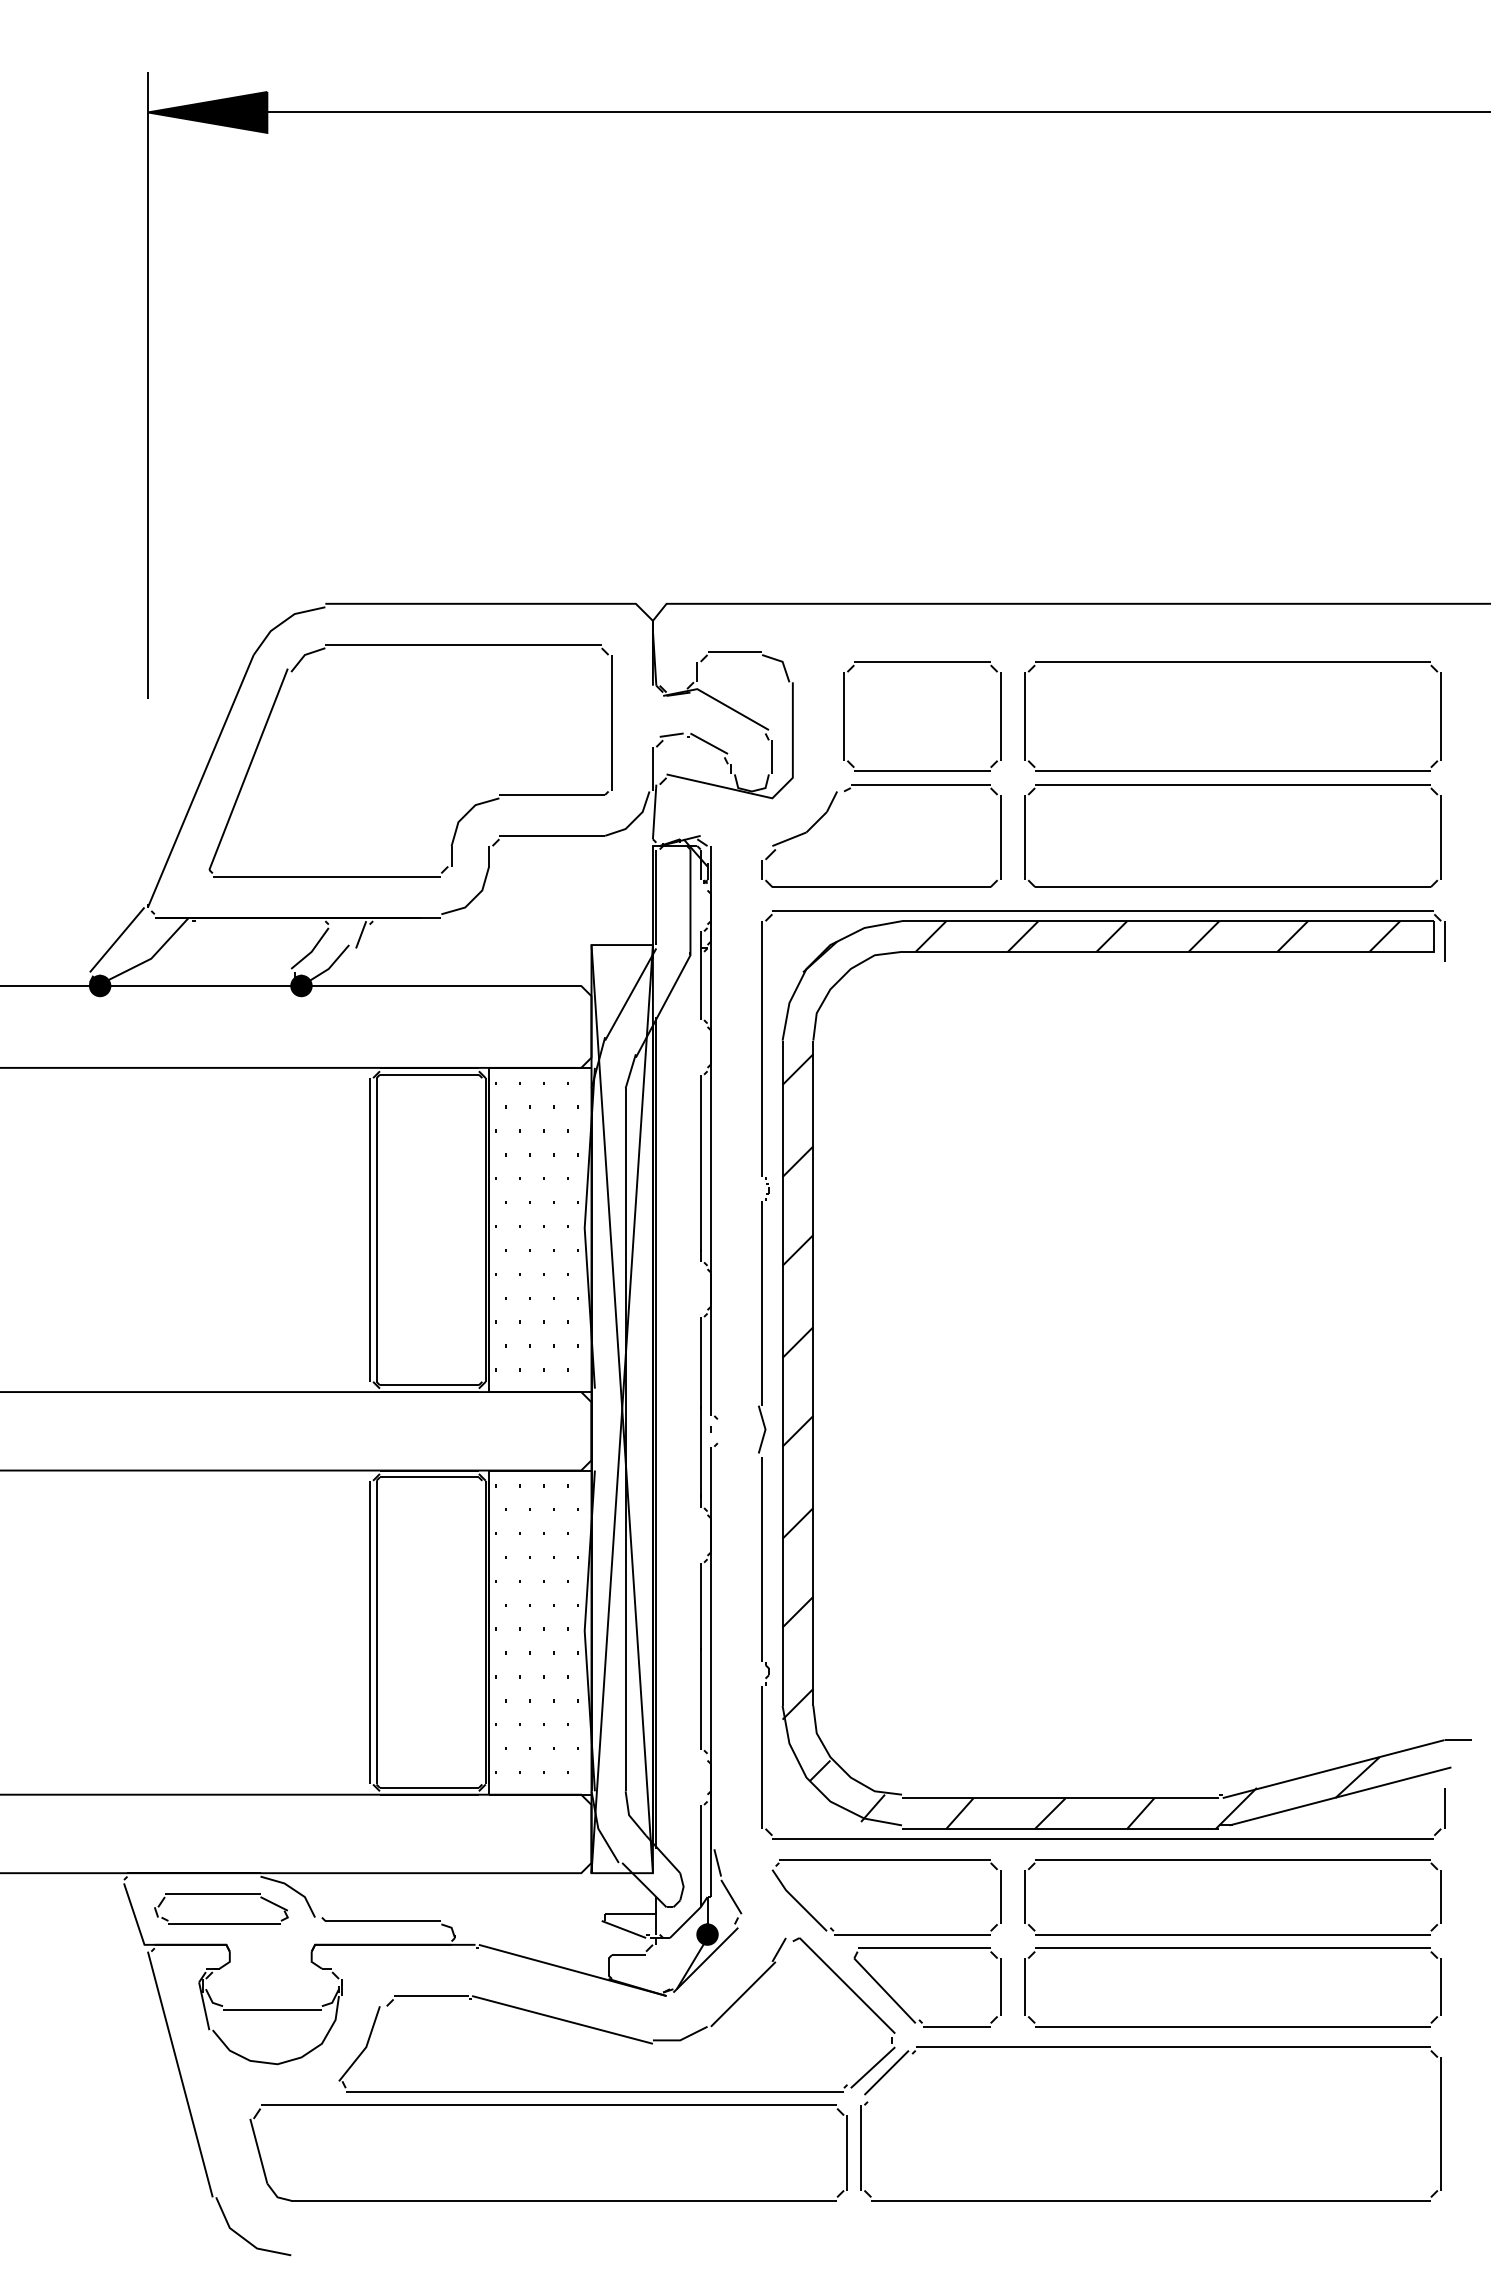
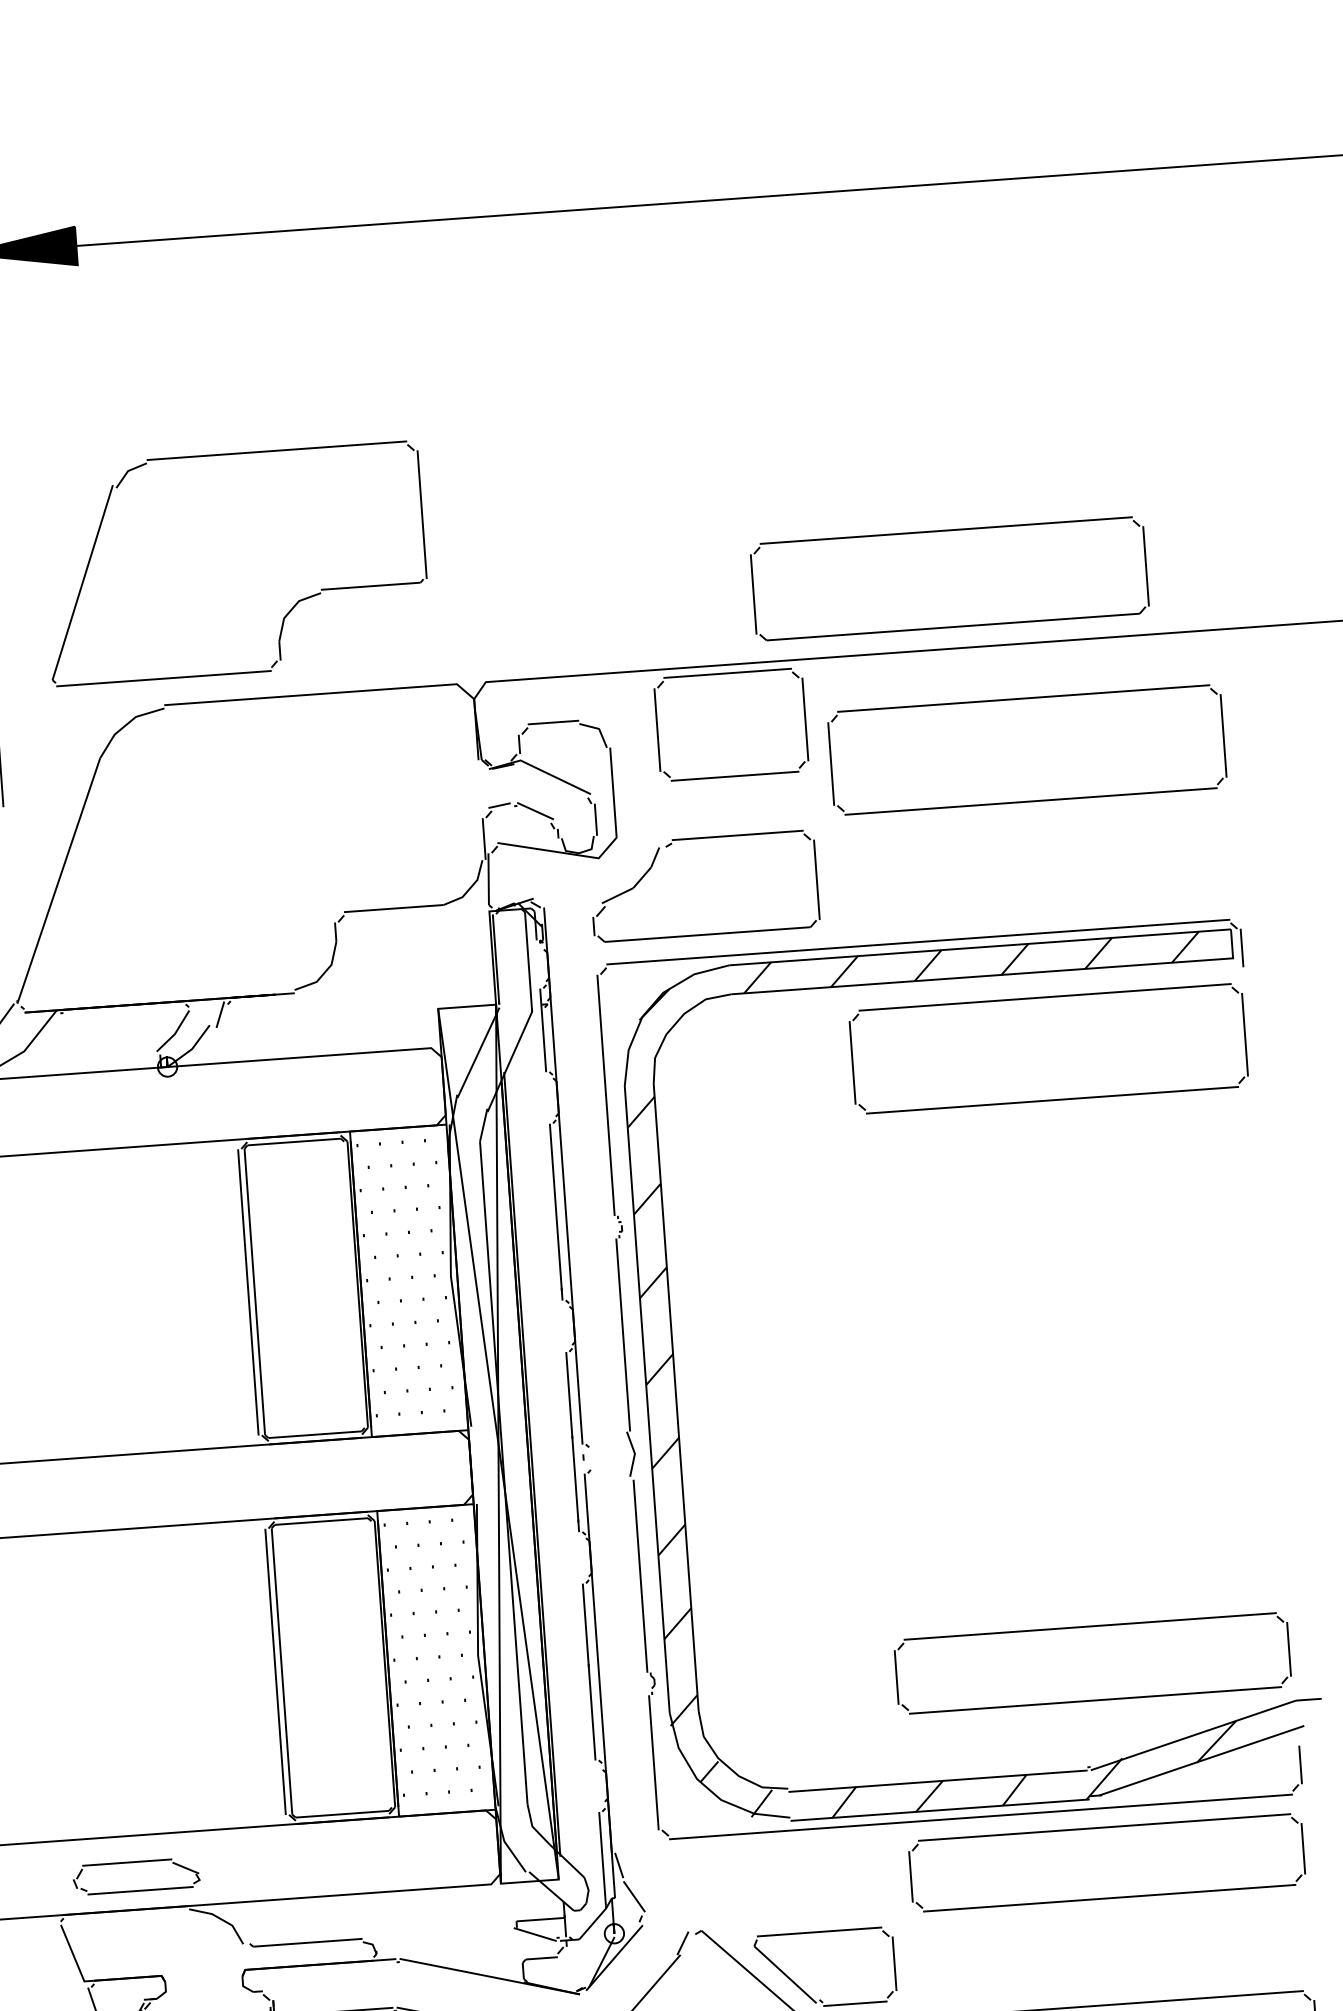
part: (922, 662) -> (727, 673), moved
part: (1232, 785) -> (945, 531), moved
part: (464, 814) -> (289, 610), moved
part: (1232, 979) -> (1044, 998), added
fill: (301, 985) -> (167, 1066), removed
part: (886, 1860) -> (778, 1851), removed
part: (221, 1894) -> (135, 1862), moved
fill: (707, 1934) -> (614, 1933), removed
part: (1232, 1948) -> (1089, 1626), moved

